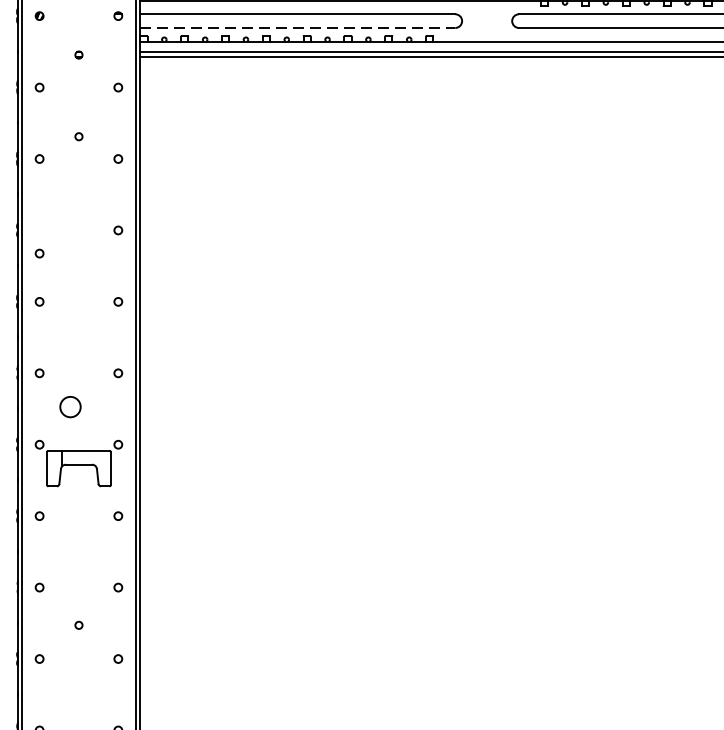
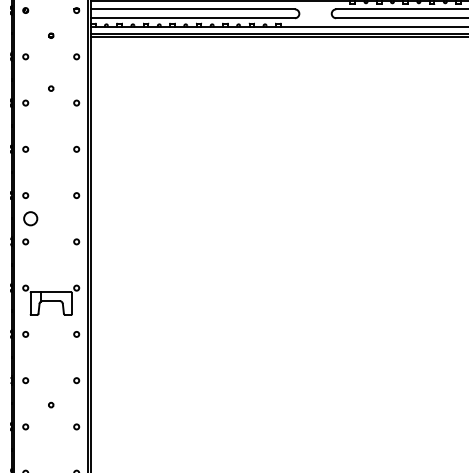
line: (298, 28) -> (193, 18), dashed -> solid
circle: (39, 252) -> (25, 148), moved
circle: (70, 406) -> (30, 218), moved

